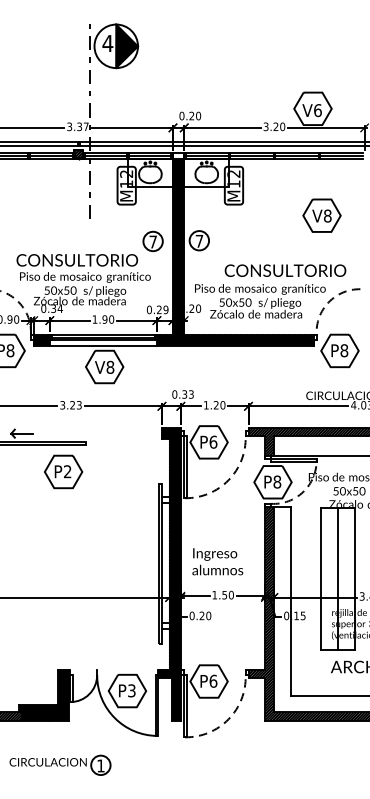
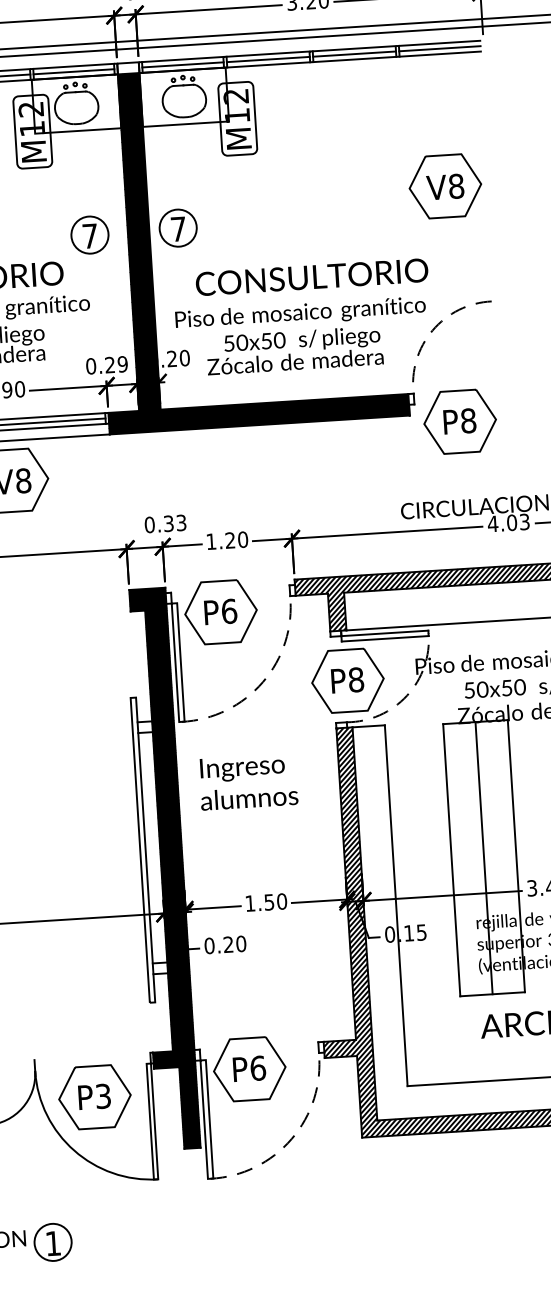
part: (321, 215) -> (444, 185), moved
text: (285, 270) -> (312, 276), moved
text: (217, 561) -> (247, 781), moved

